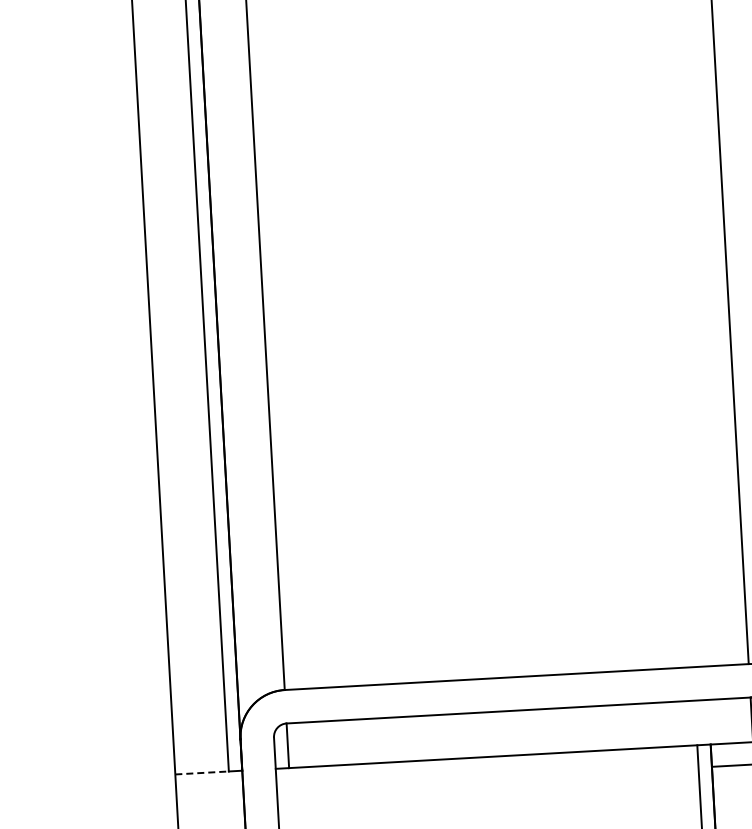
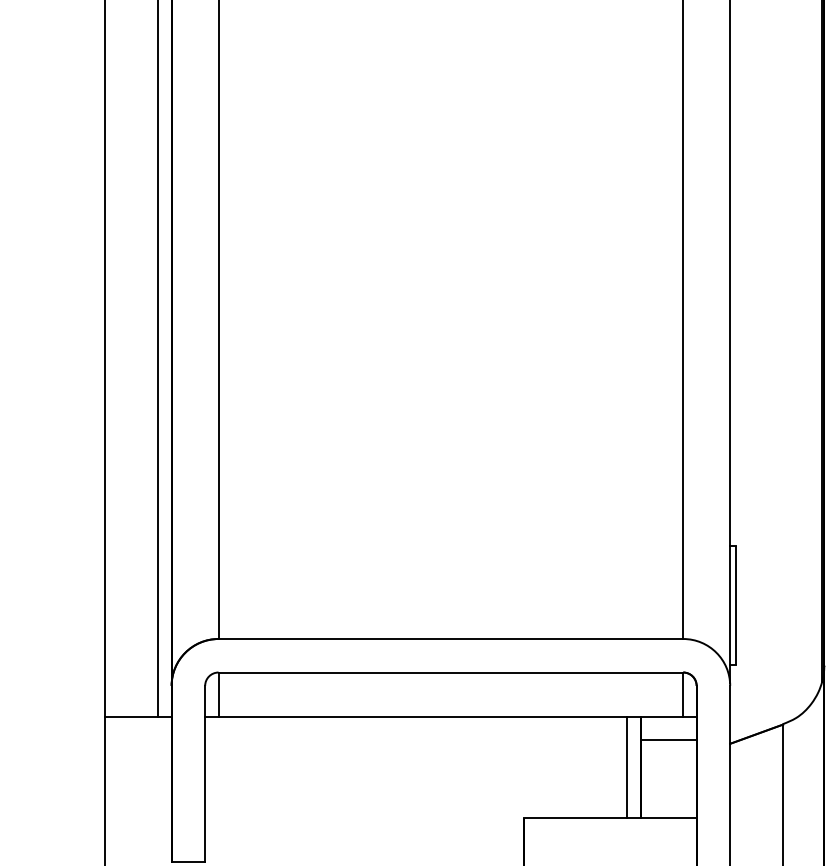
line: (202, 773) -> (131, 717), dashed -> solid

